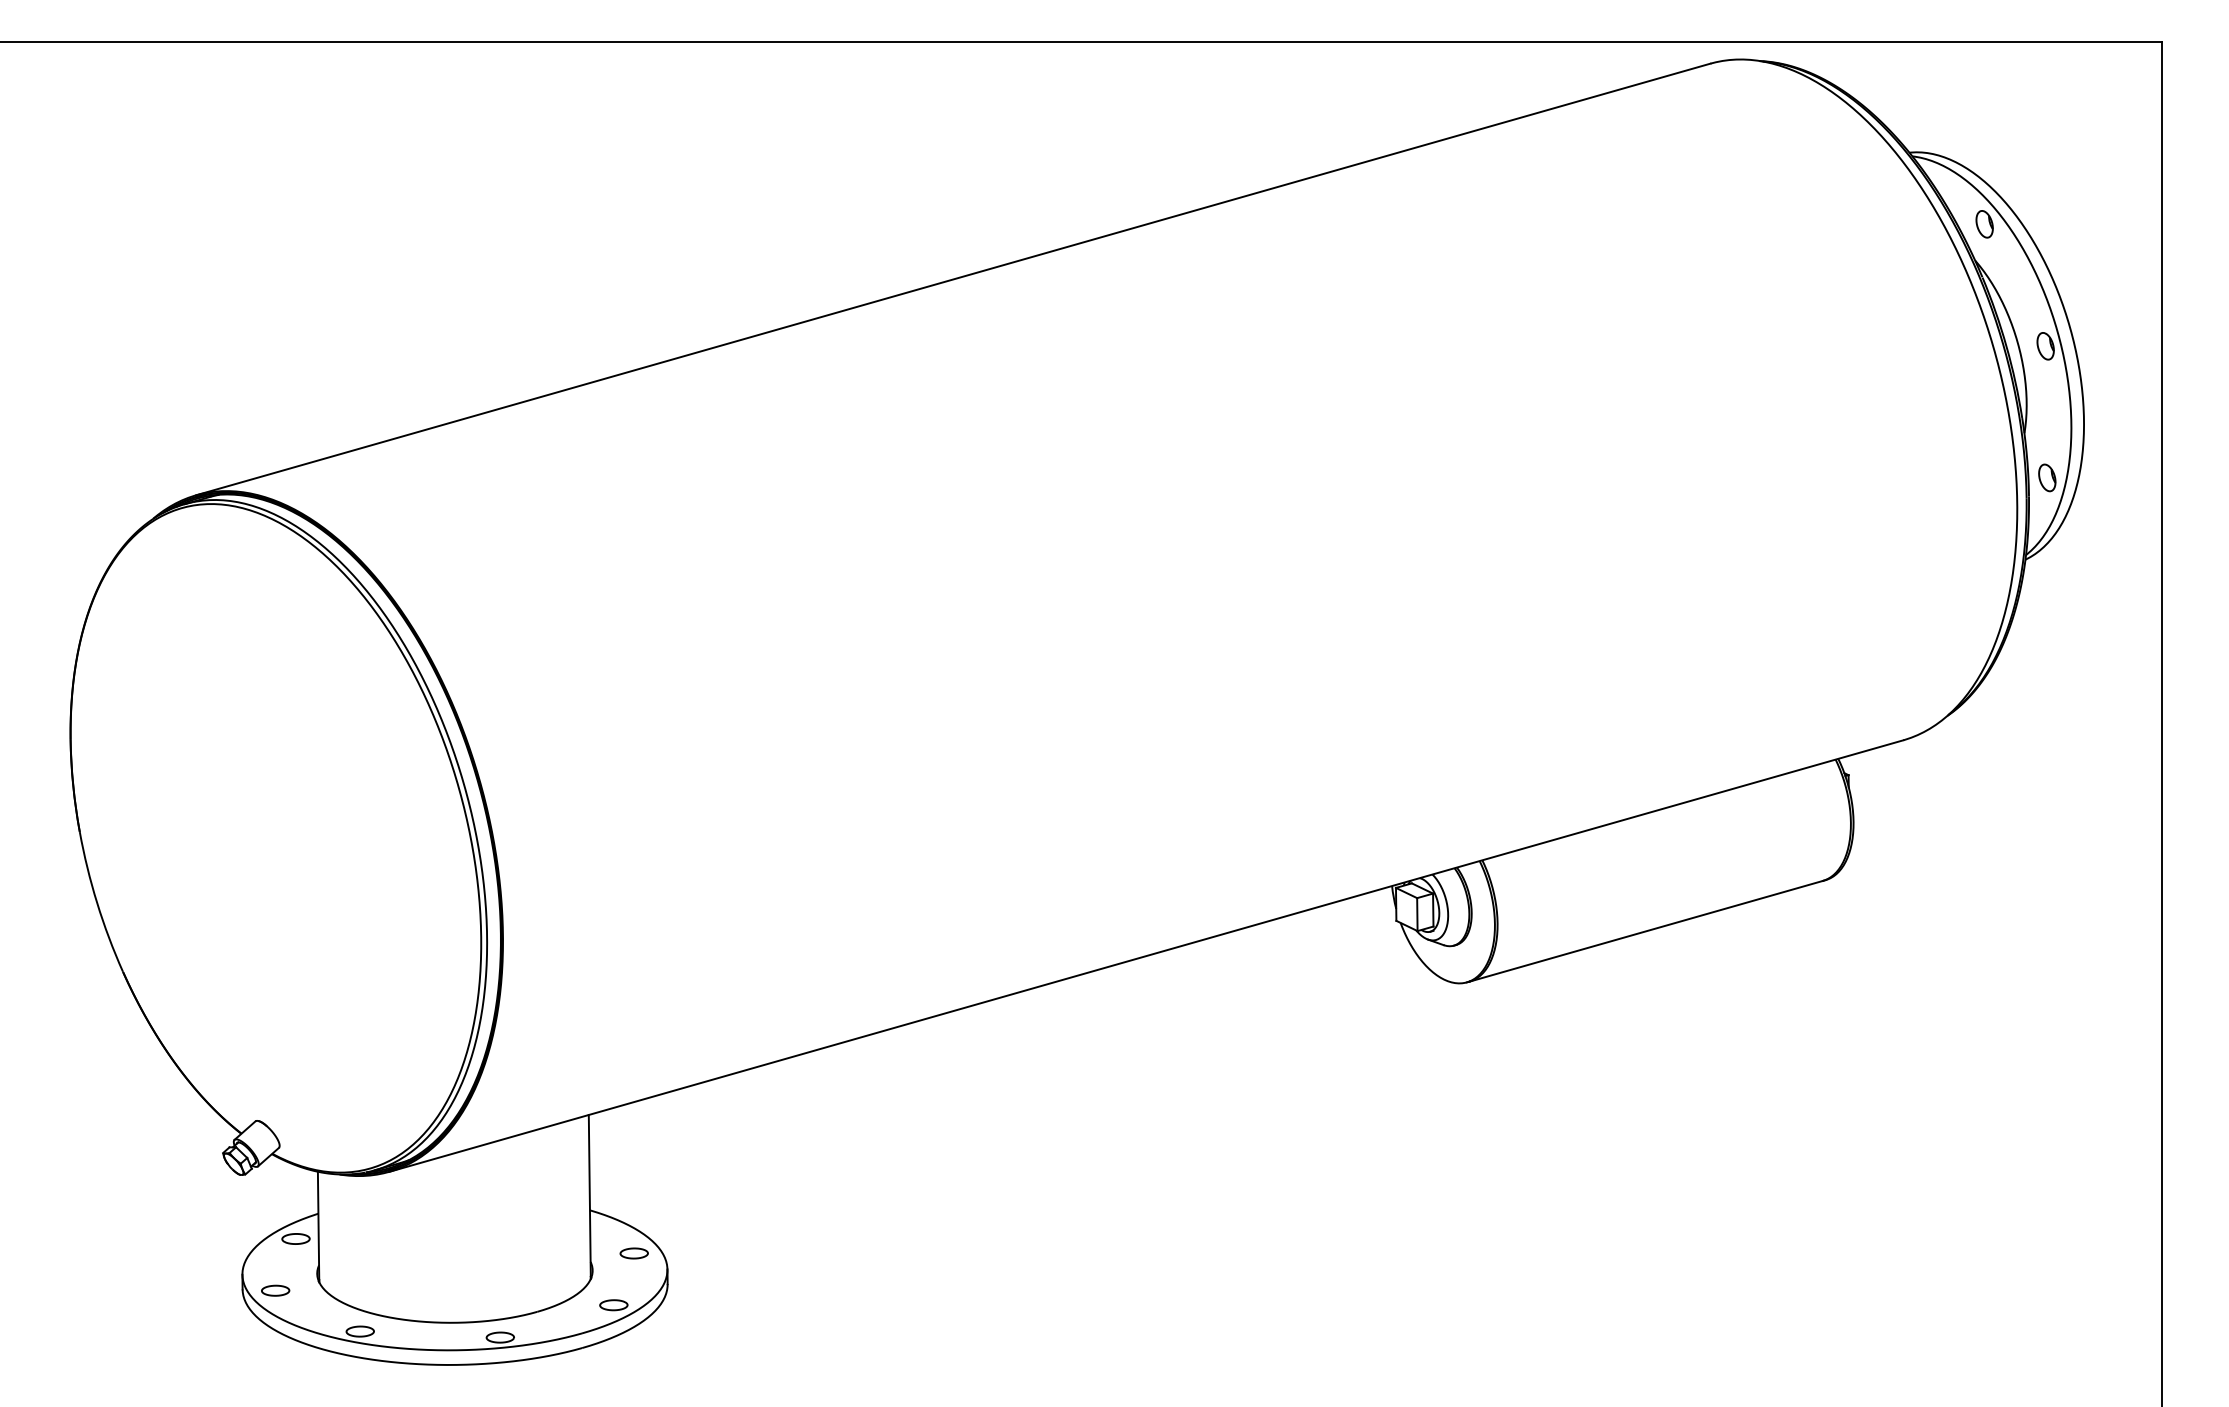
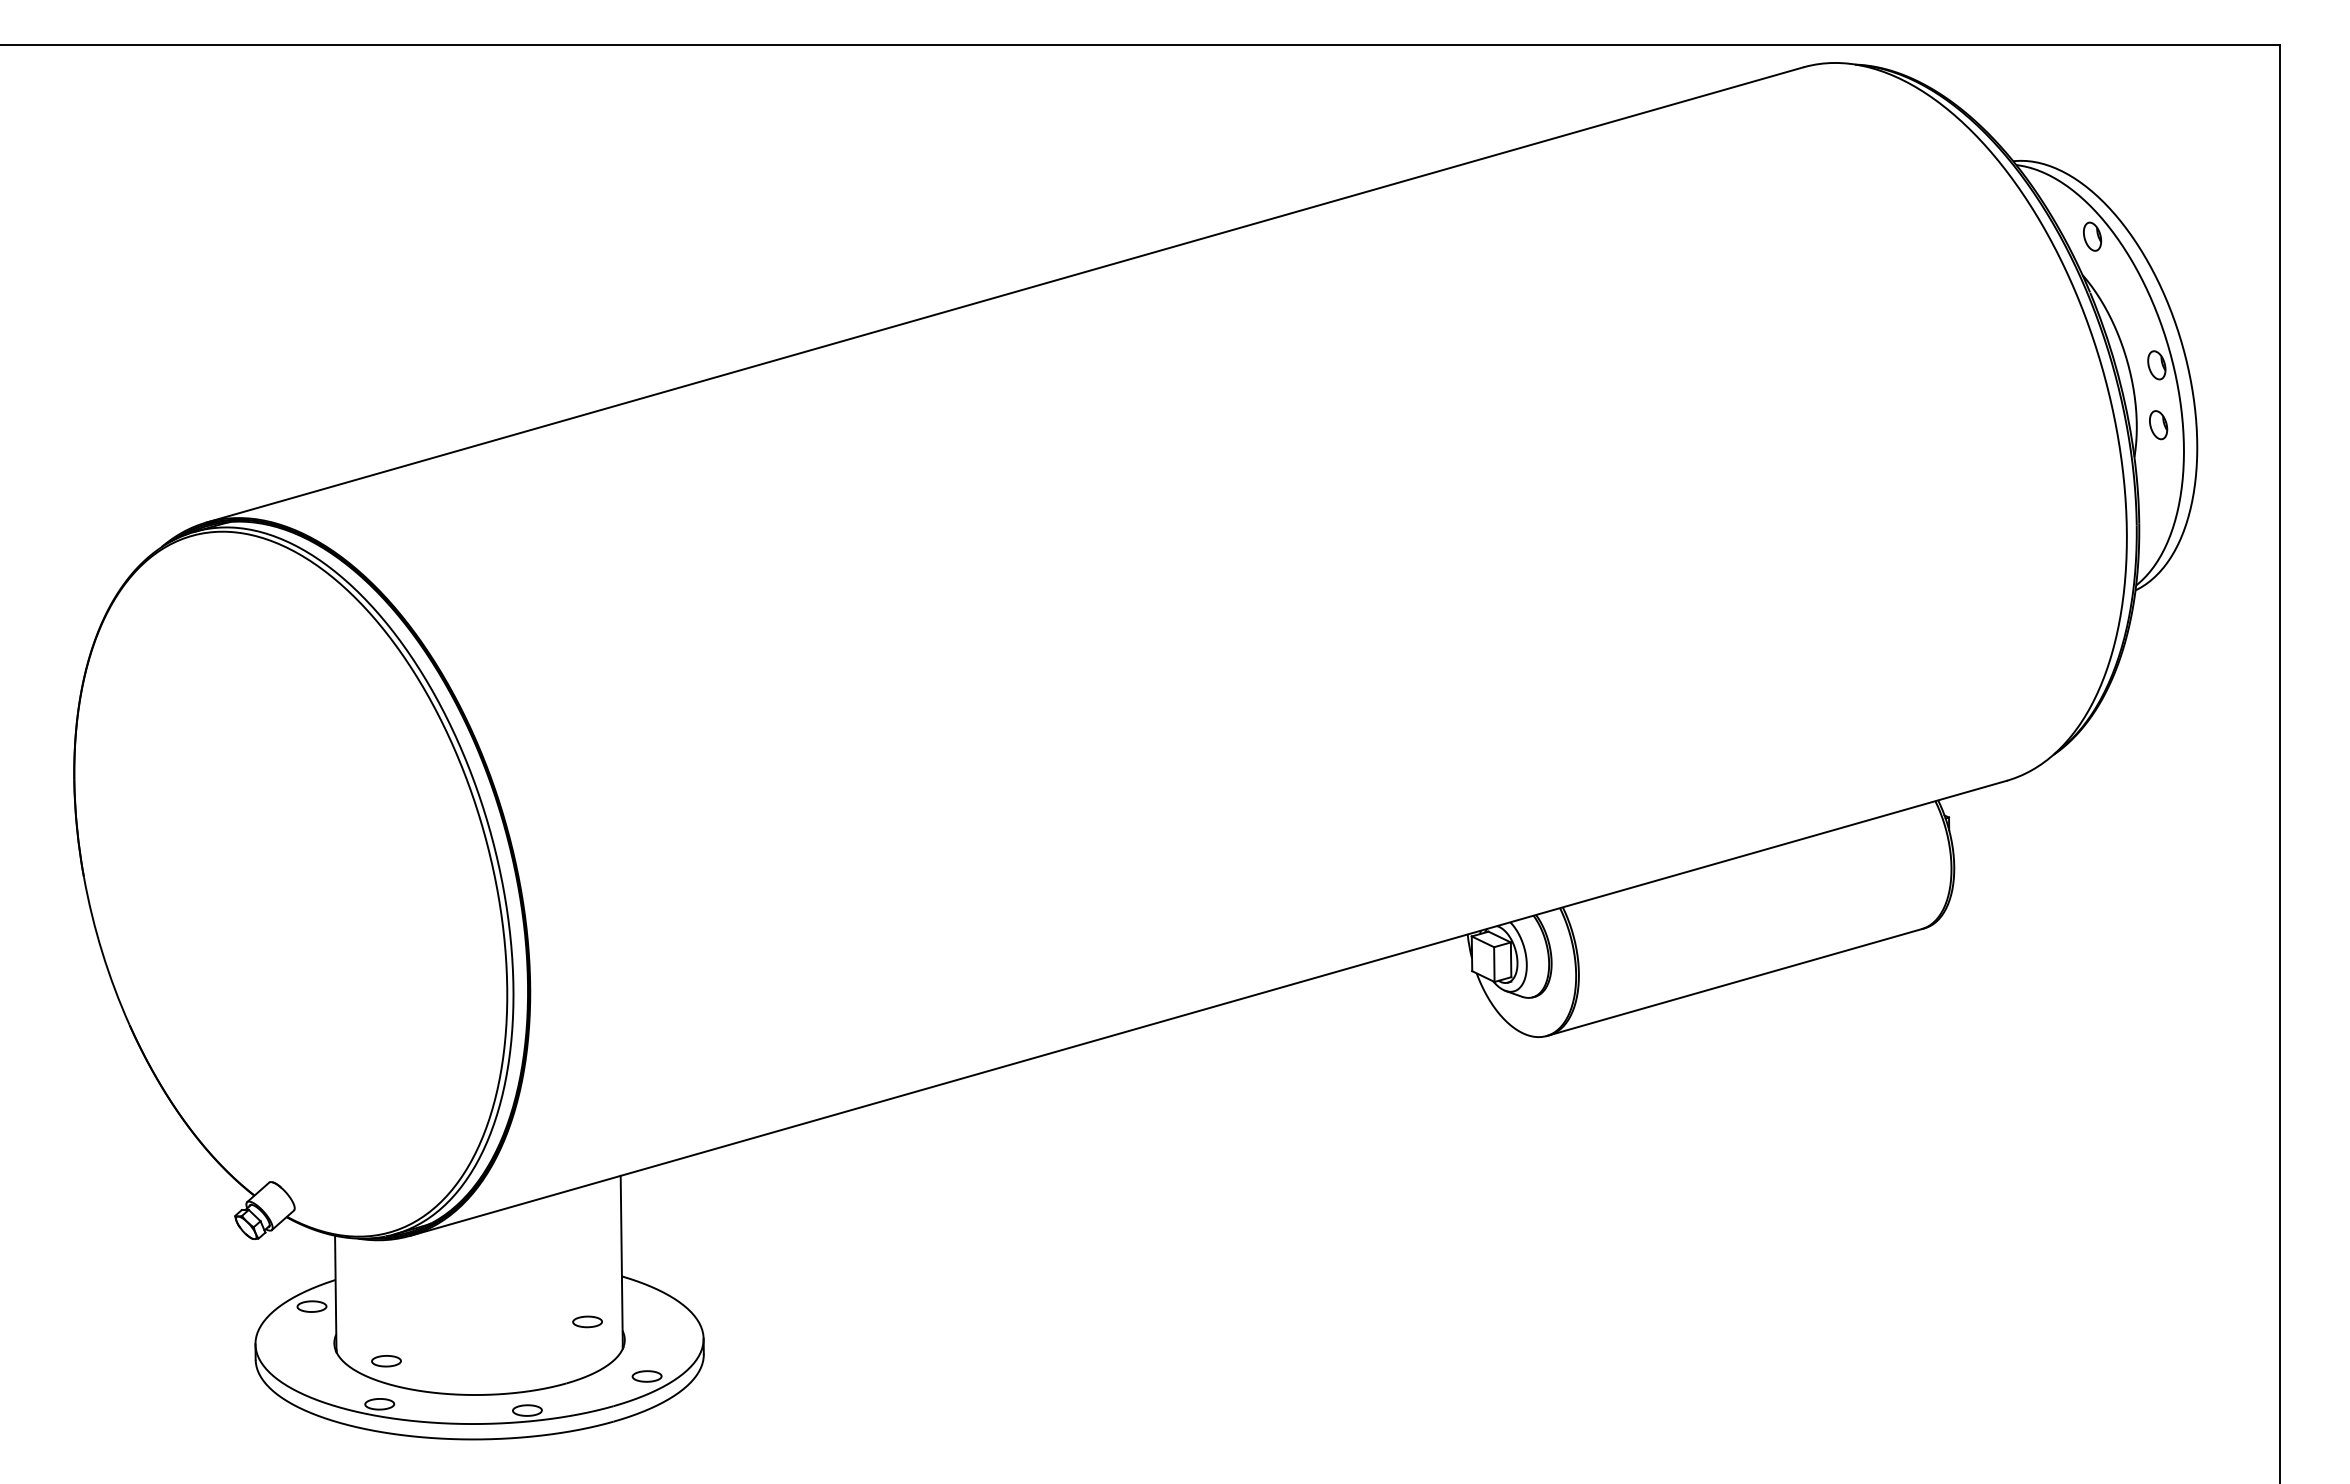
part: (2047, 478) -> (2158, 425), moved
part: (634, 1253) -> (587, 1321), moved
part: (275, 1291) -> (386, 1361), moved

